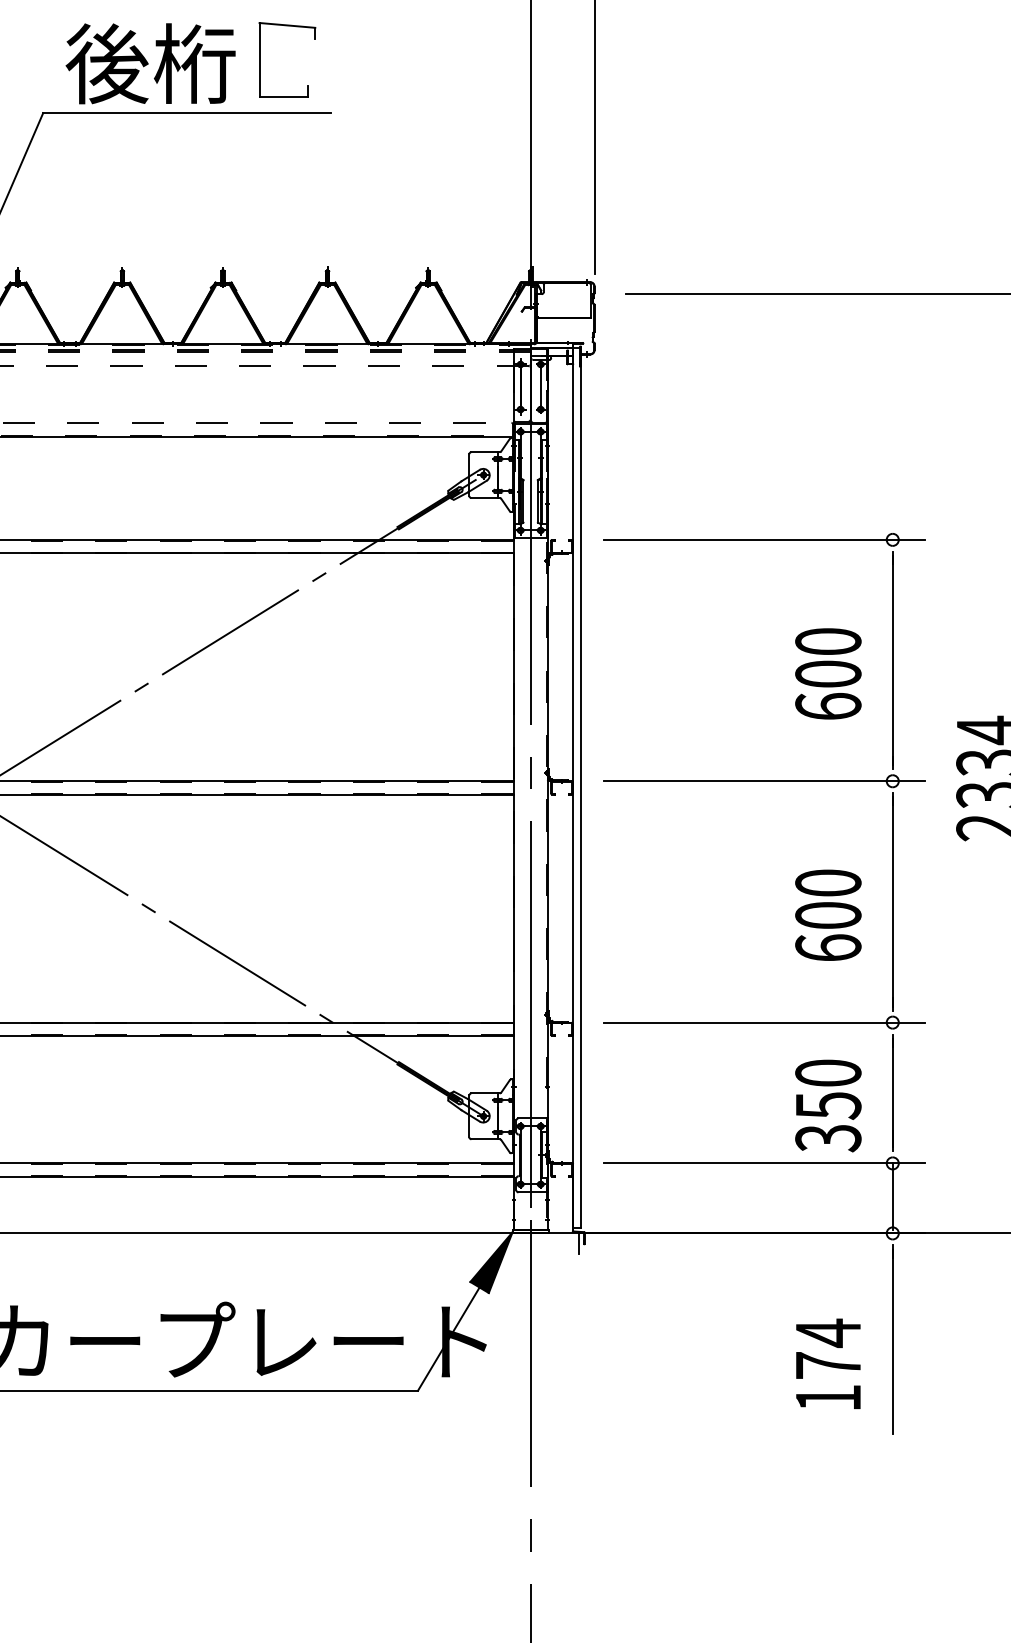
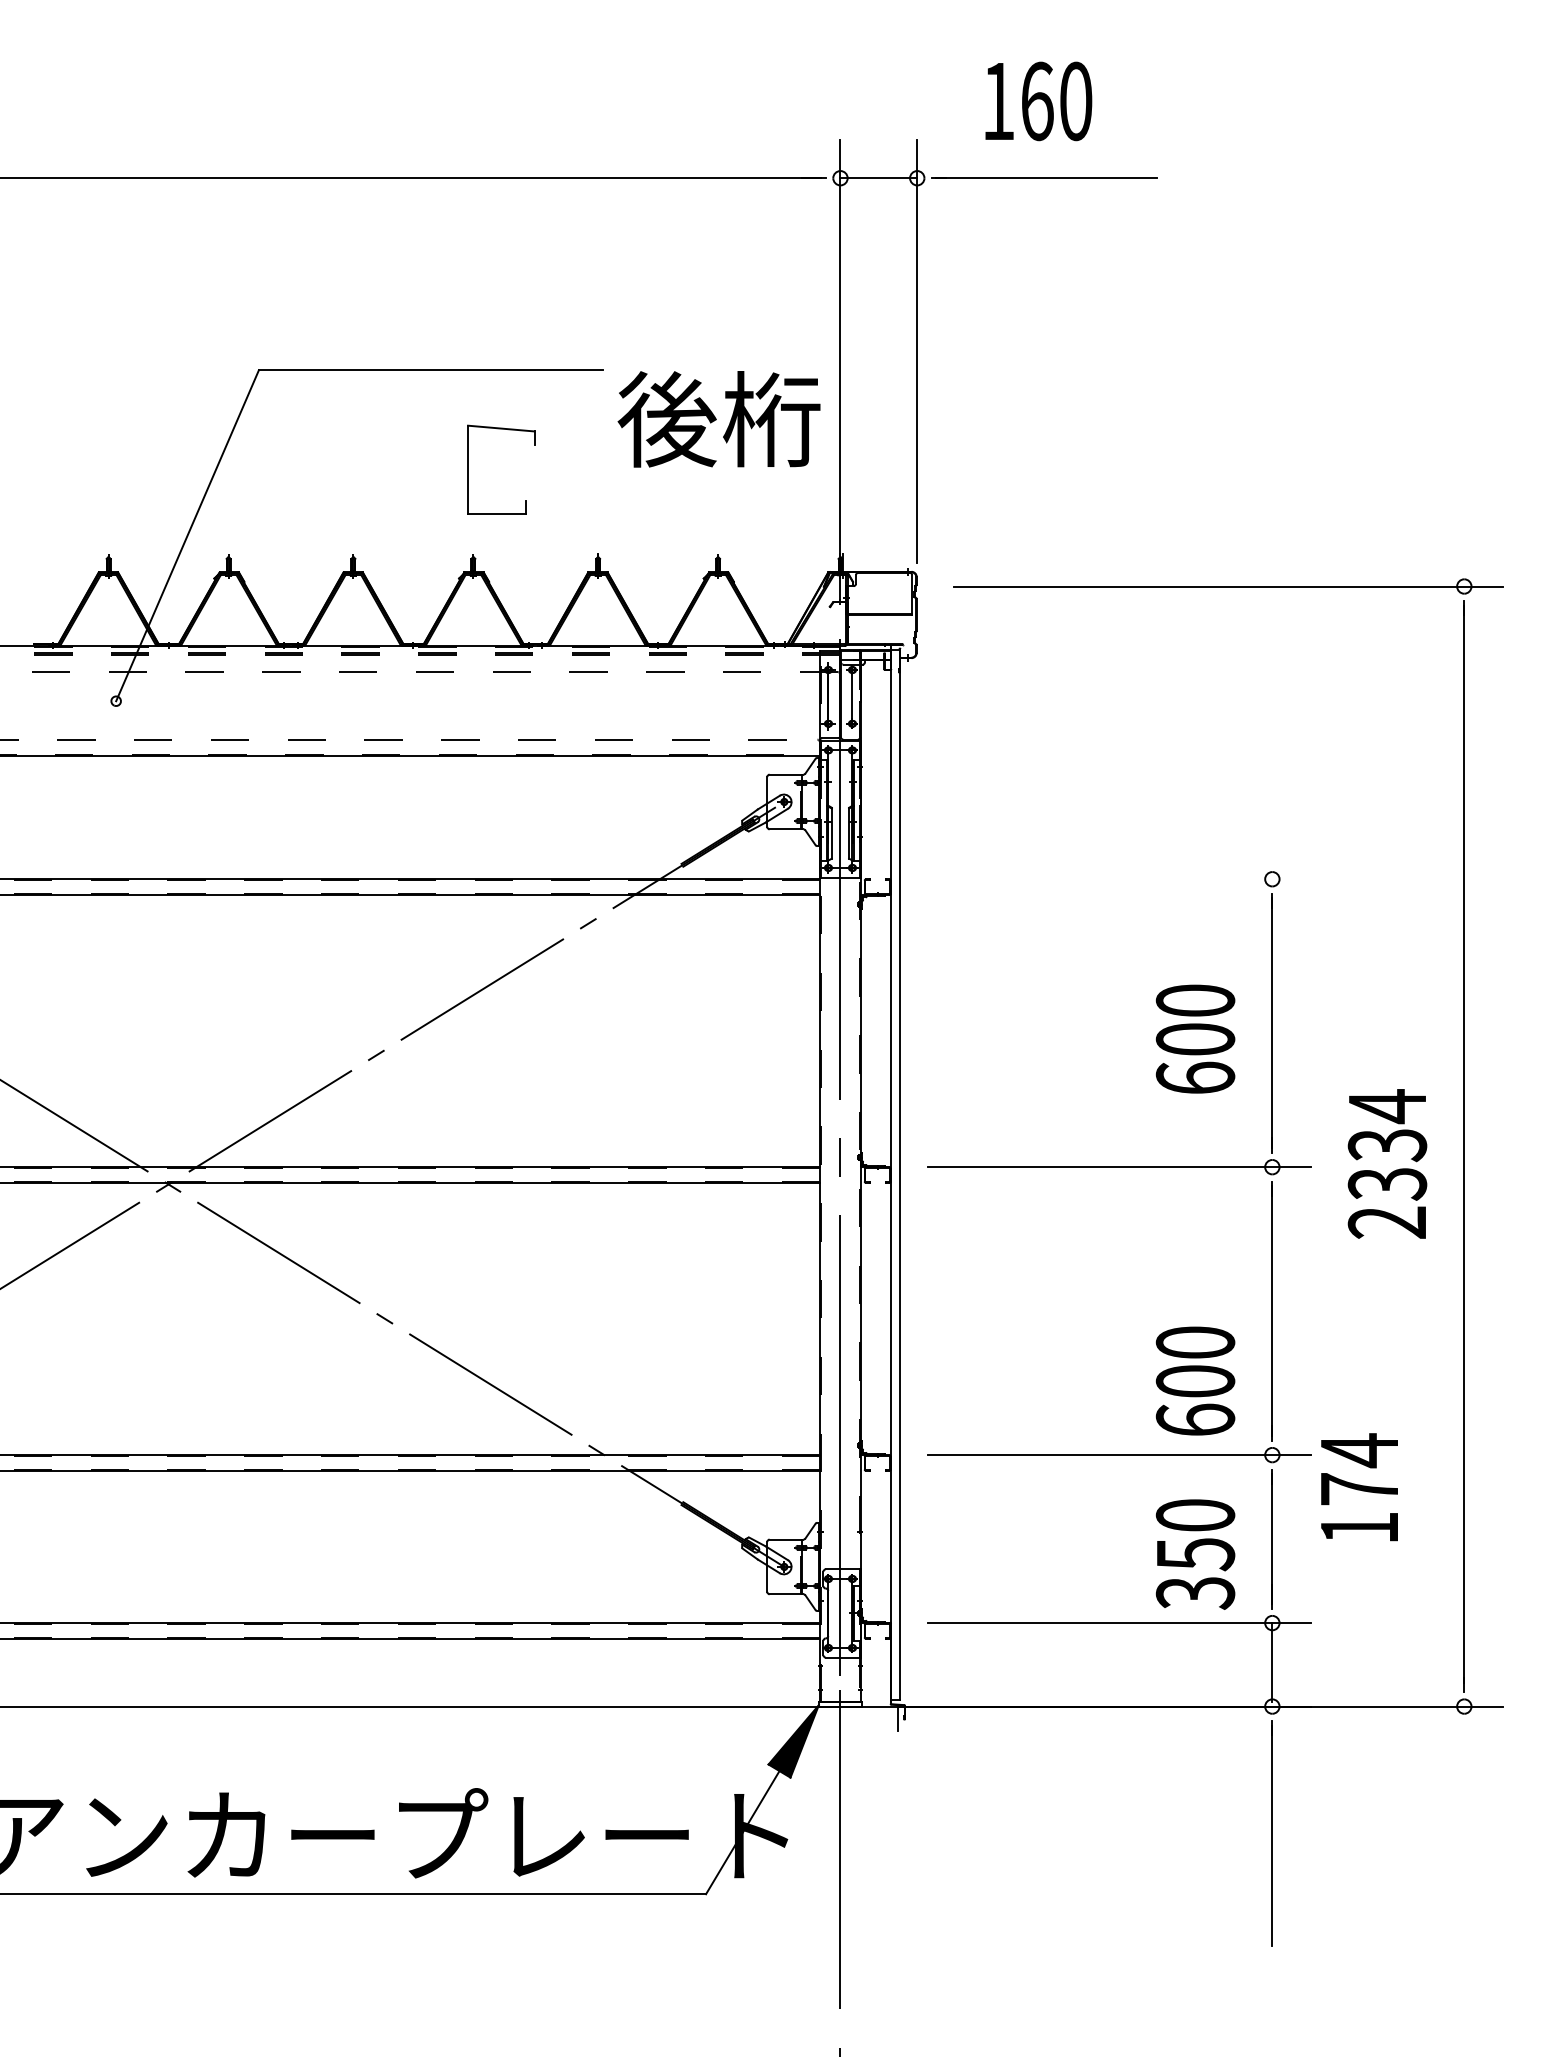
part: (259, 59) -> (468, 469), moved
text: (150, 63) -> (718, 419), moved
line: (763, 540) -> (1118, 879), removed
text: (828, 914) -> (1195, 1380), moved
text: (828, 1364) -> (1359, 1487), moved

